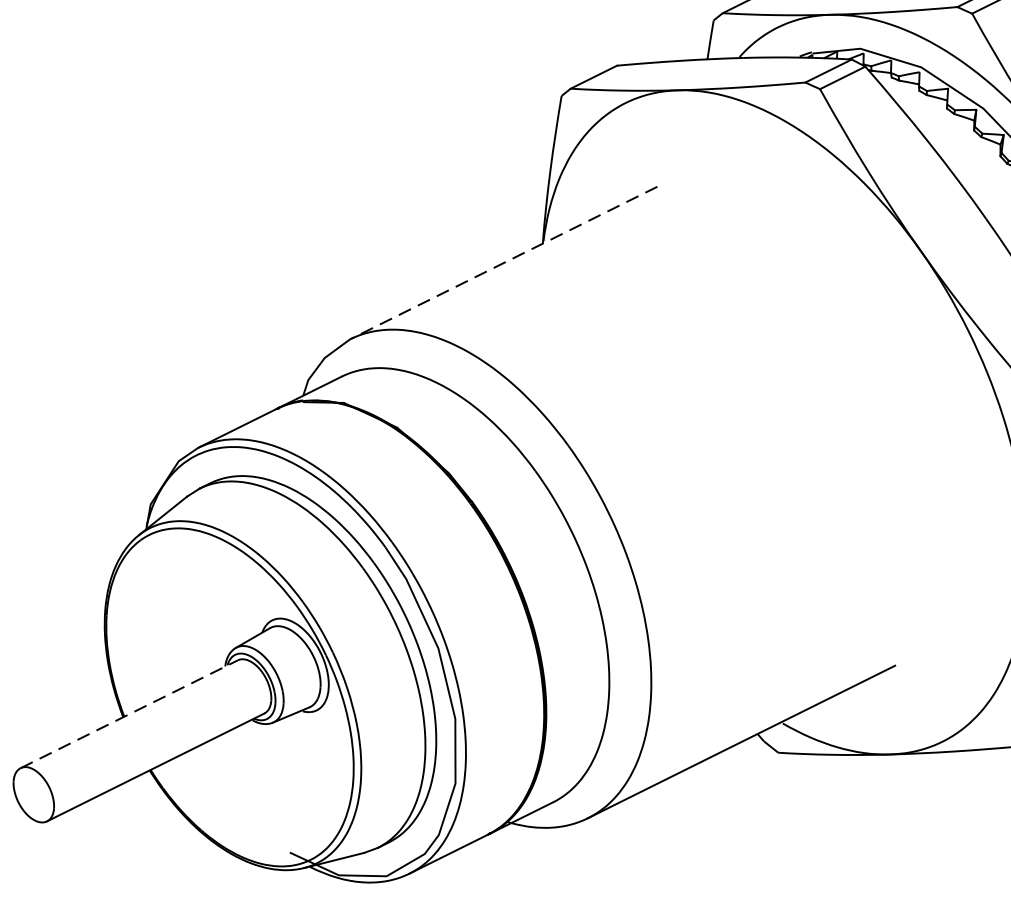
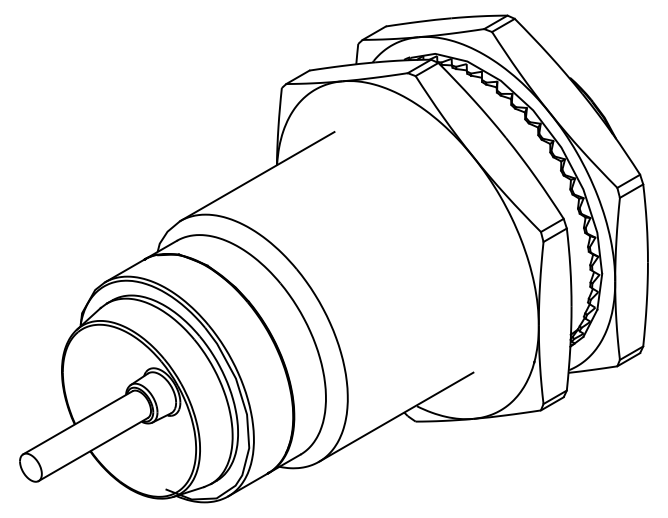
line: (502, 262) -> (256, 176), dashed -> solid
line: (130, 713) -> (78, 422), dashed -> solid

